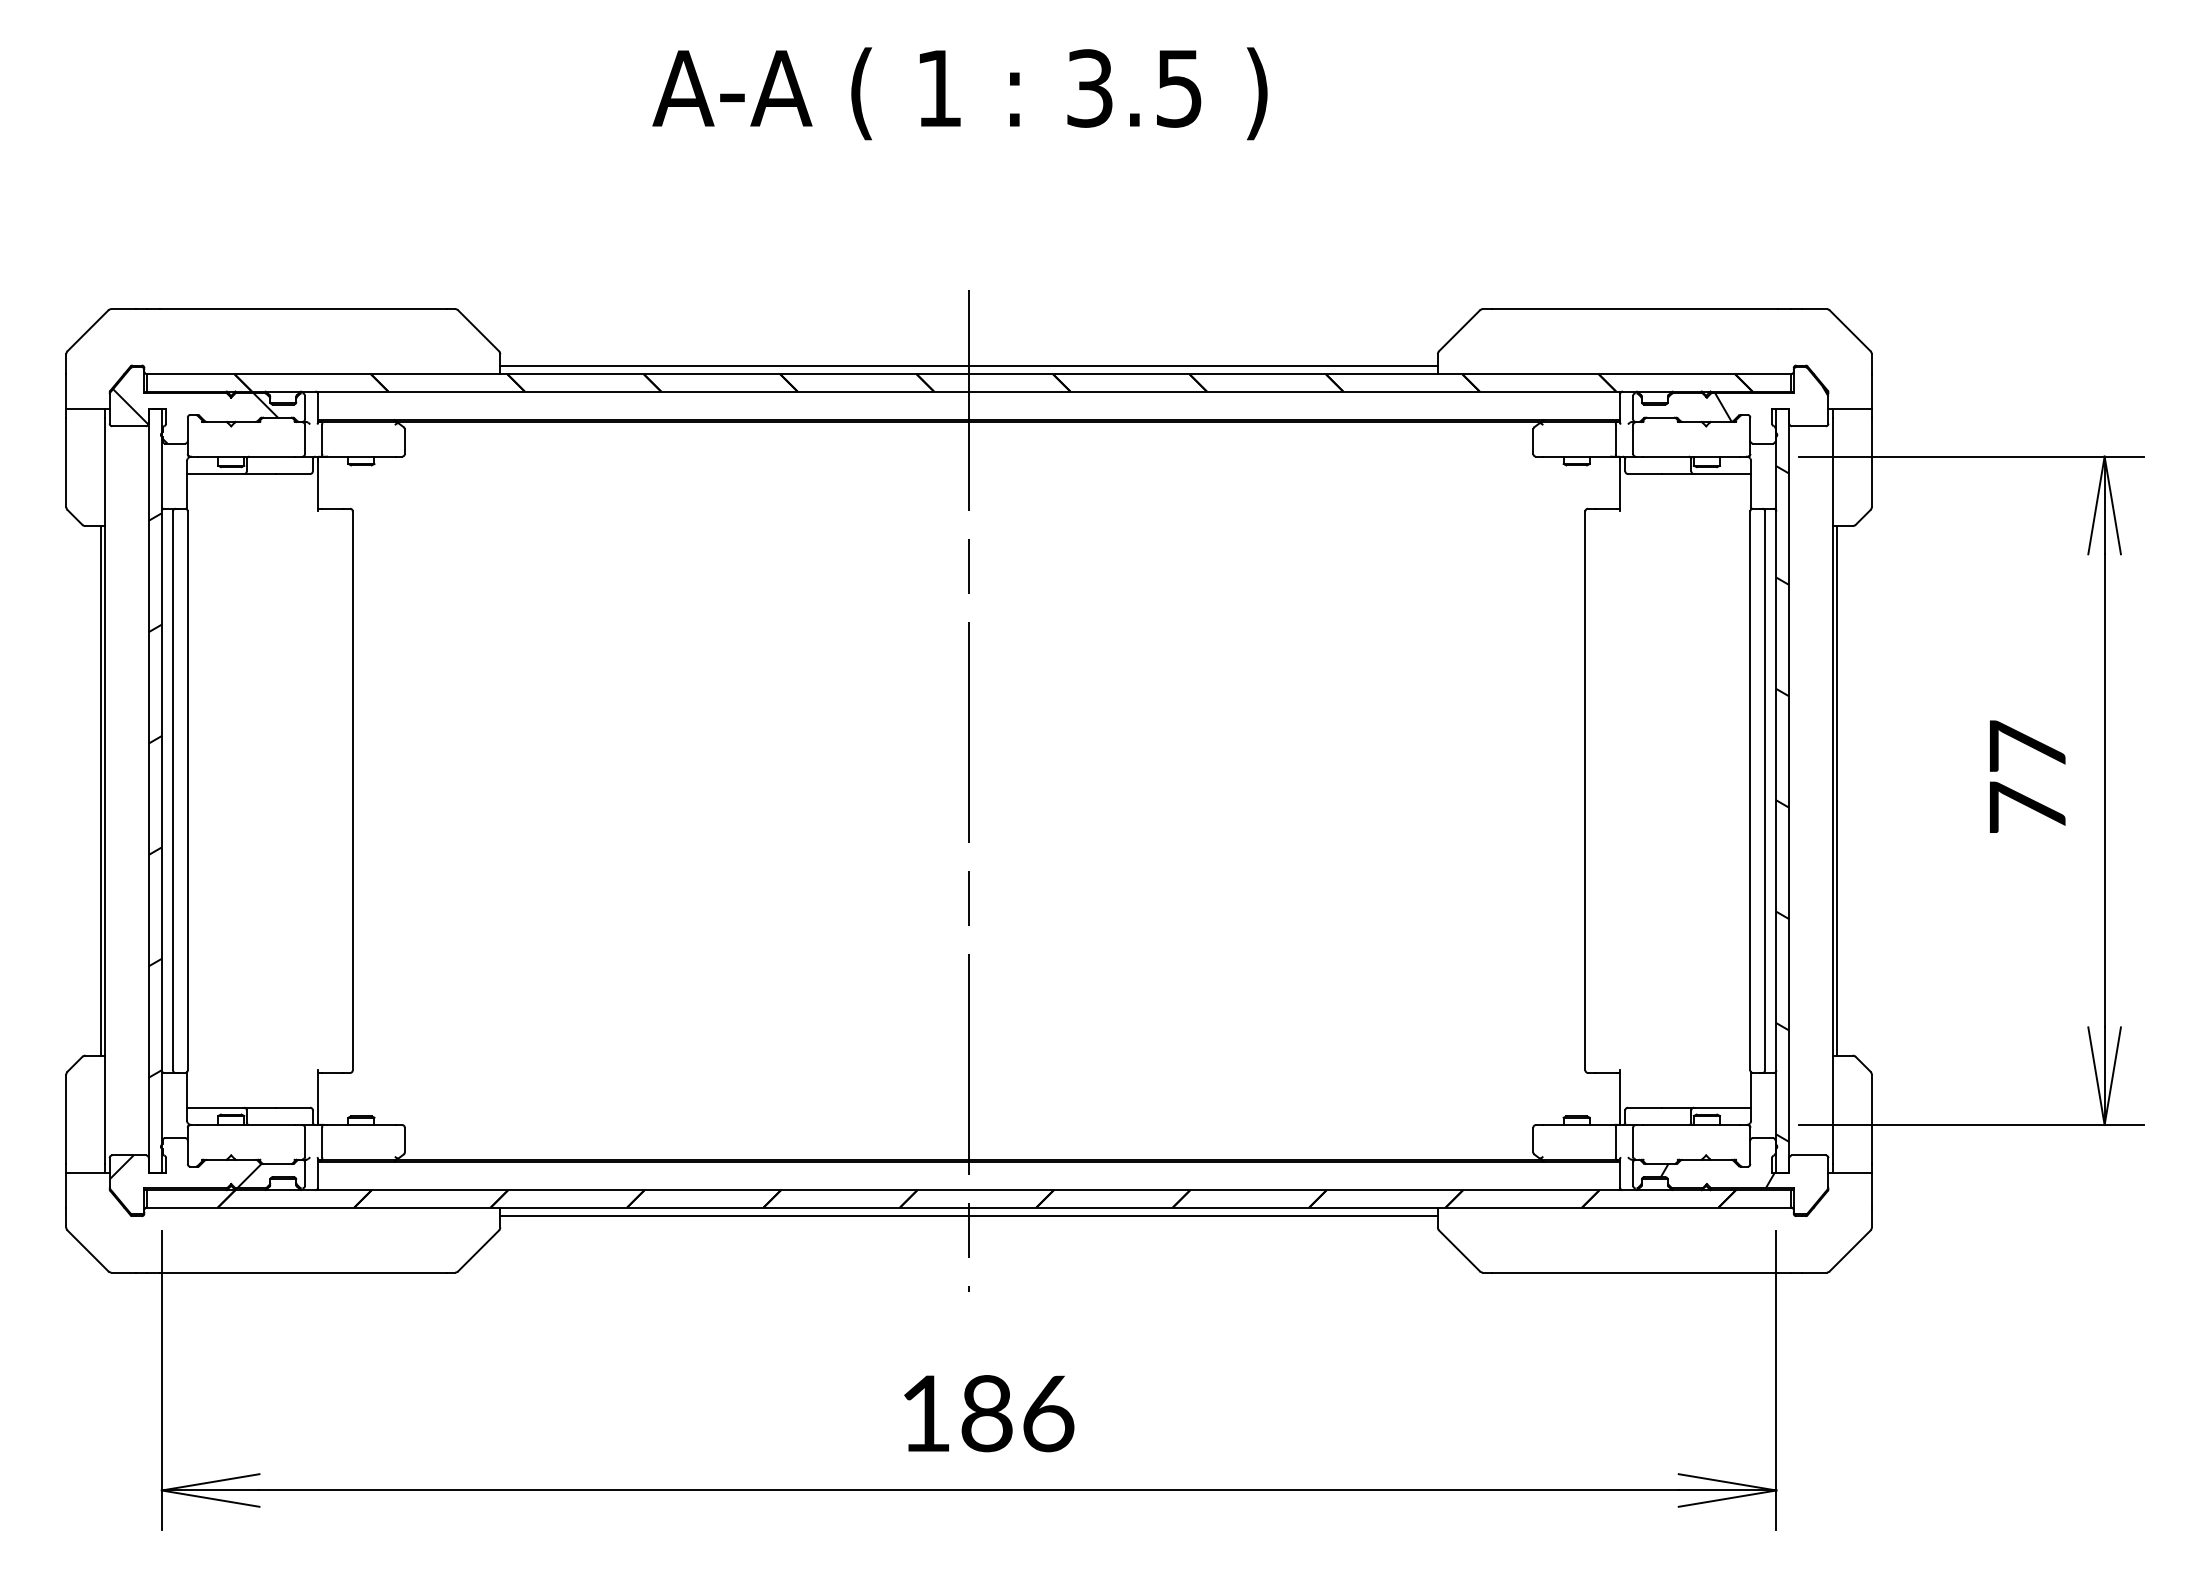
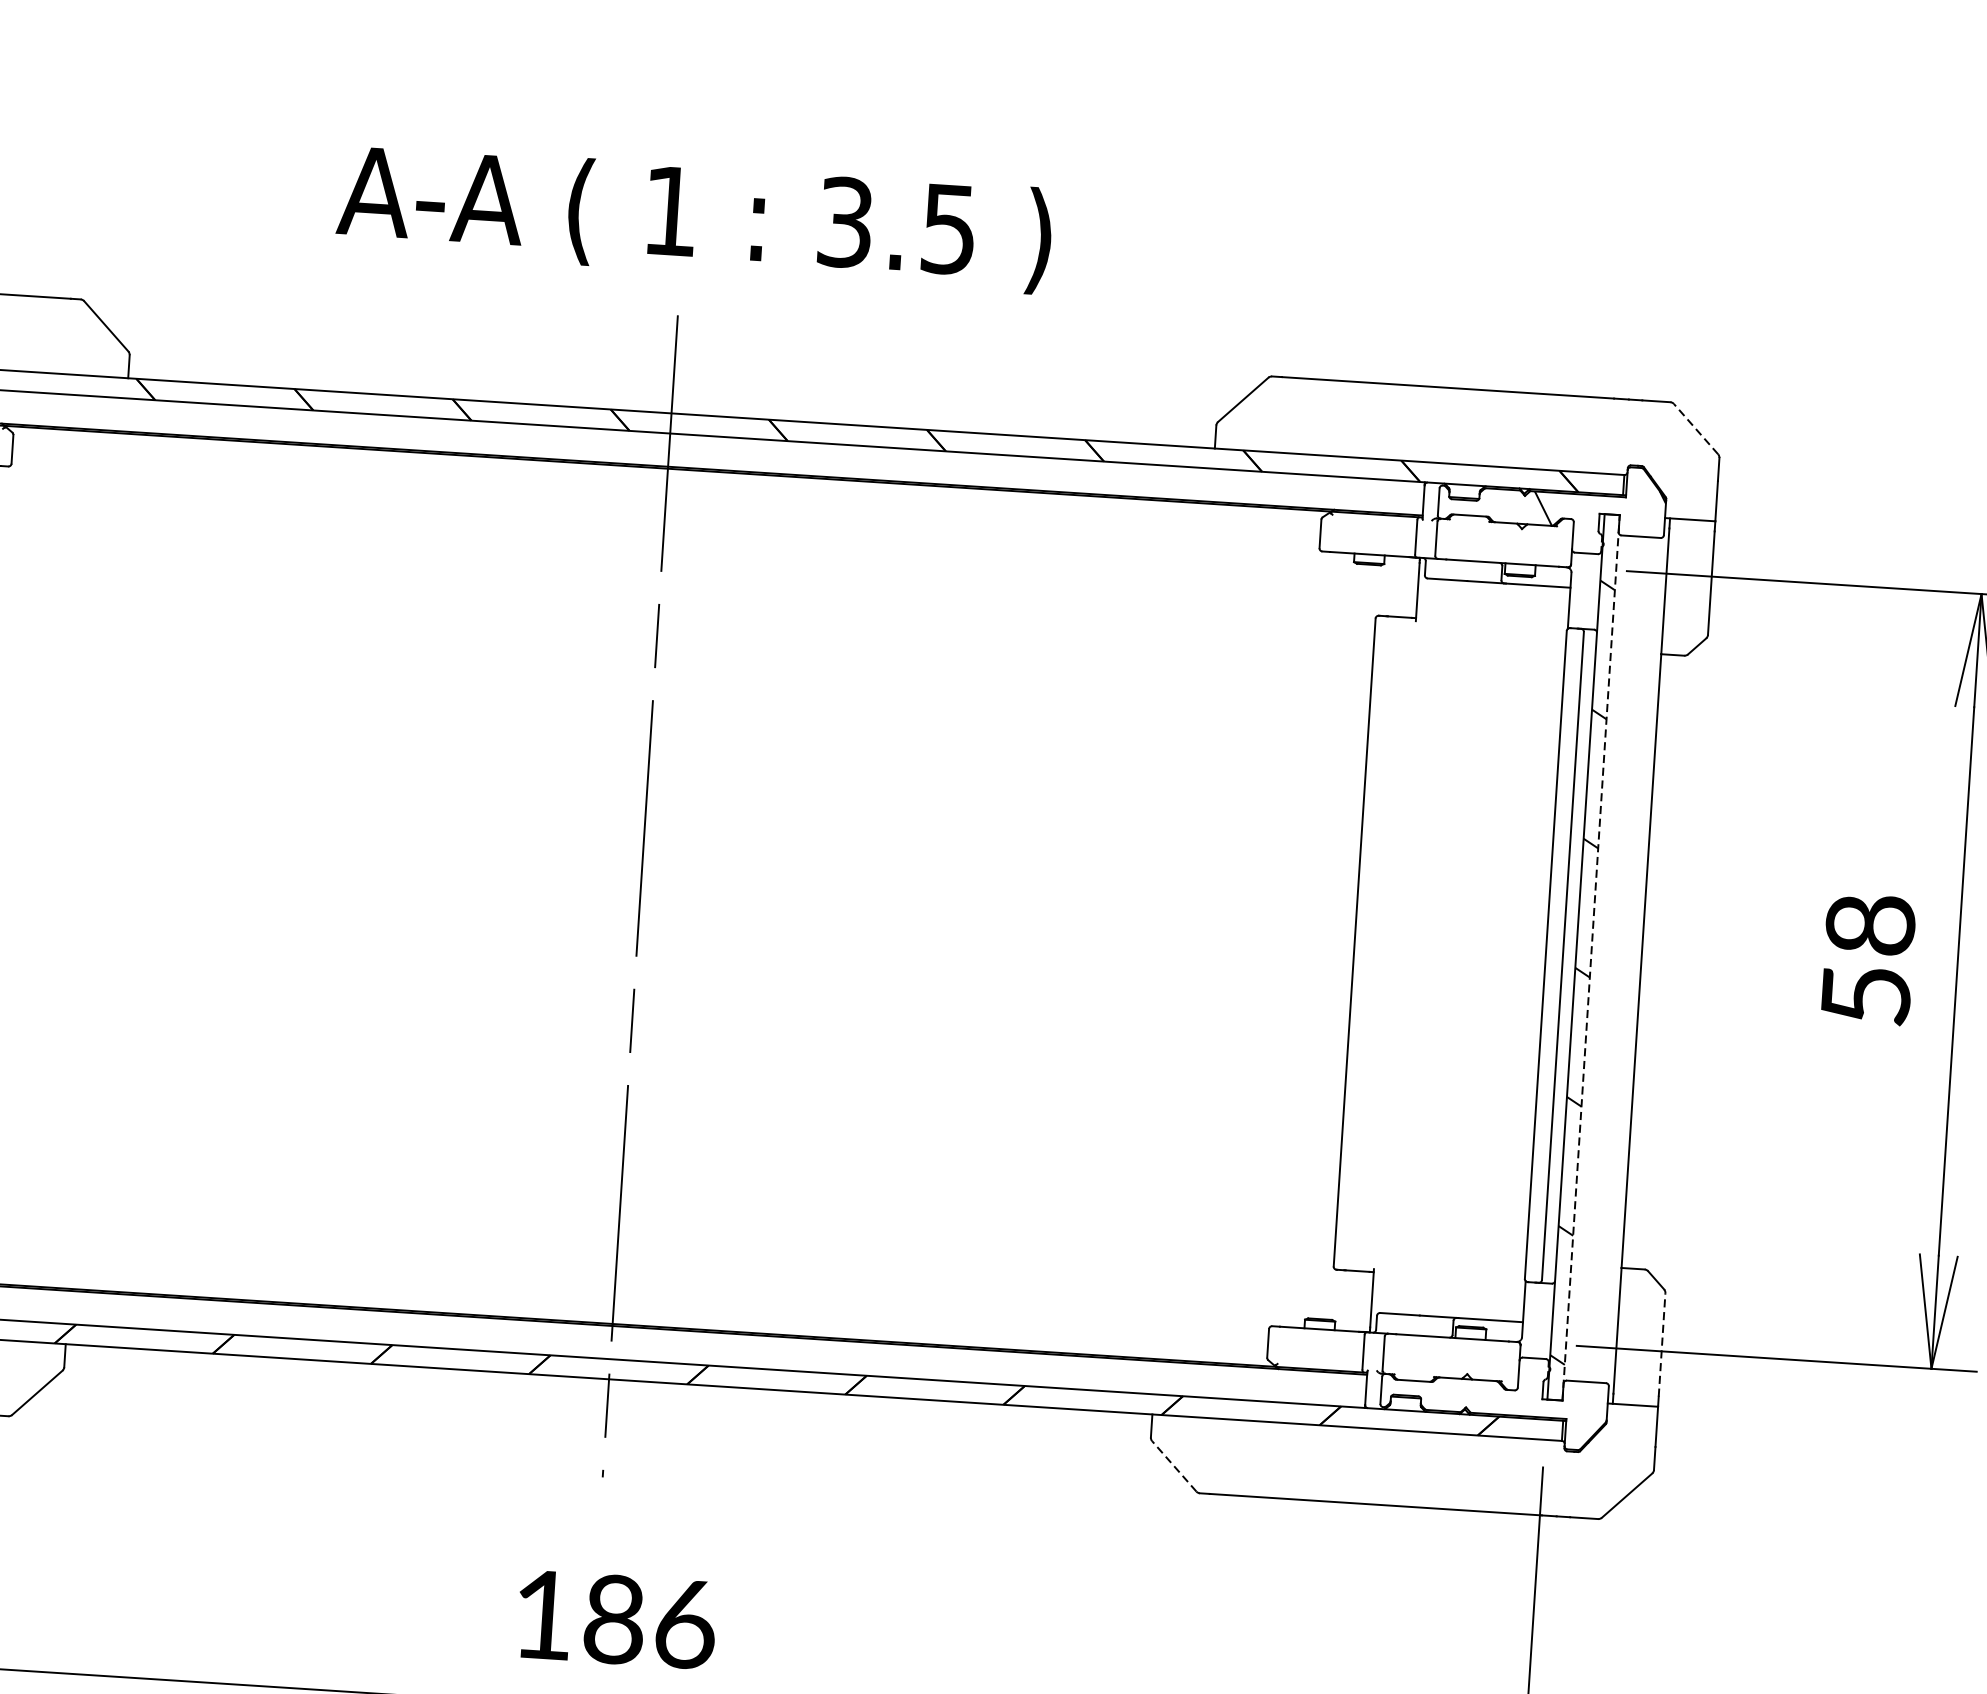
text: (959, 93) -> (693, 218), moved
line: (1850, 330) -> (1696, 428), solid -> dashed
line: (968, 365) -> (671, 403), removed
text: (2027, 776) -> (1868, 959), 77 -> 58
line: (1789, 790) -> (1591, 957), solid -> dashed
line: (1837, 790) -> (1646, 961), removed
line: (1871, 1119) -> (1661, 1344), solid -> dashed
hatch: (1717, 1176) -> (1478, 1399), removed
line: (968, 1216) -> (607, 1389), removed
line: (1459, 1250) -> (1174, 1465), solid -> dashed

